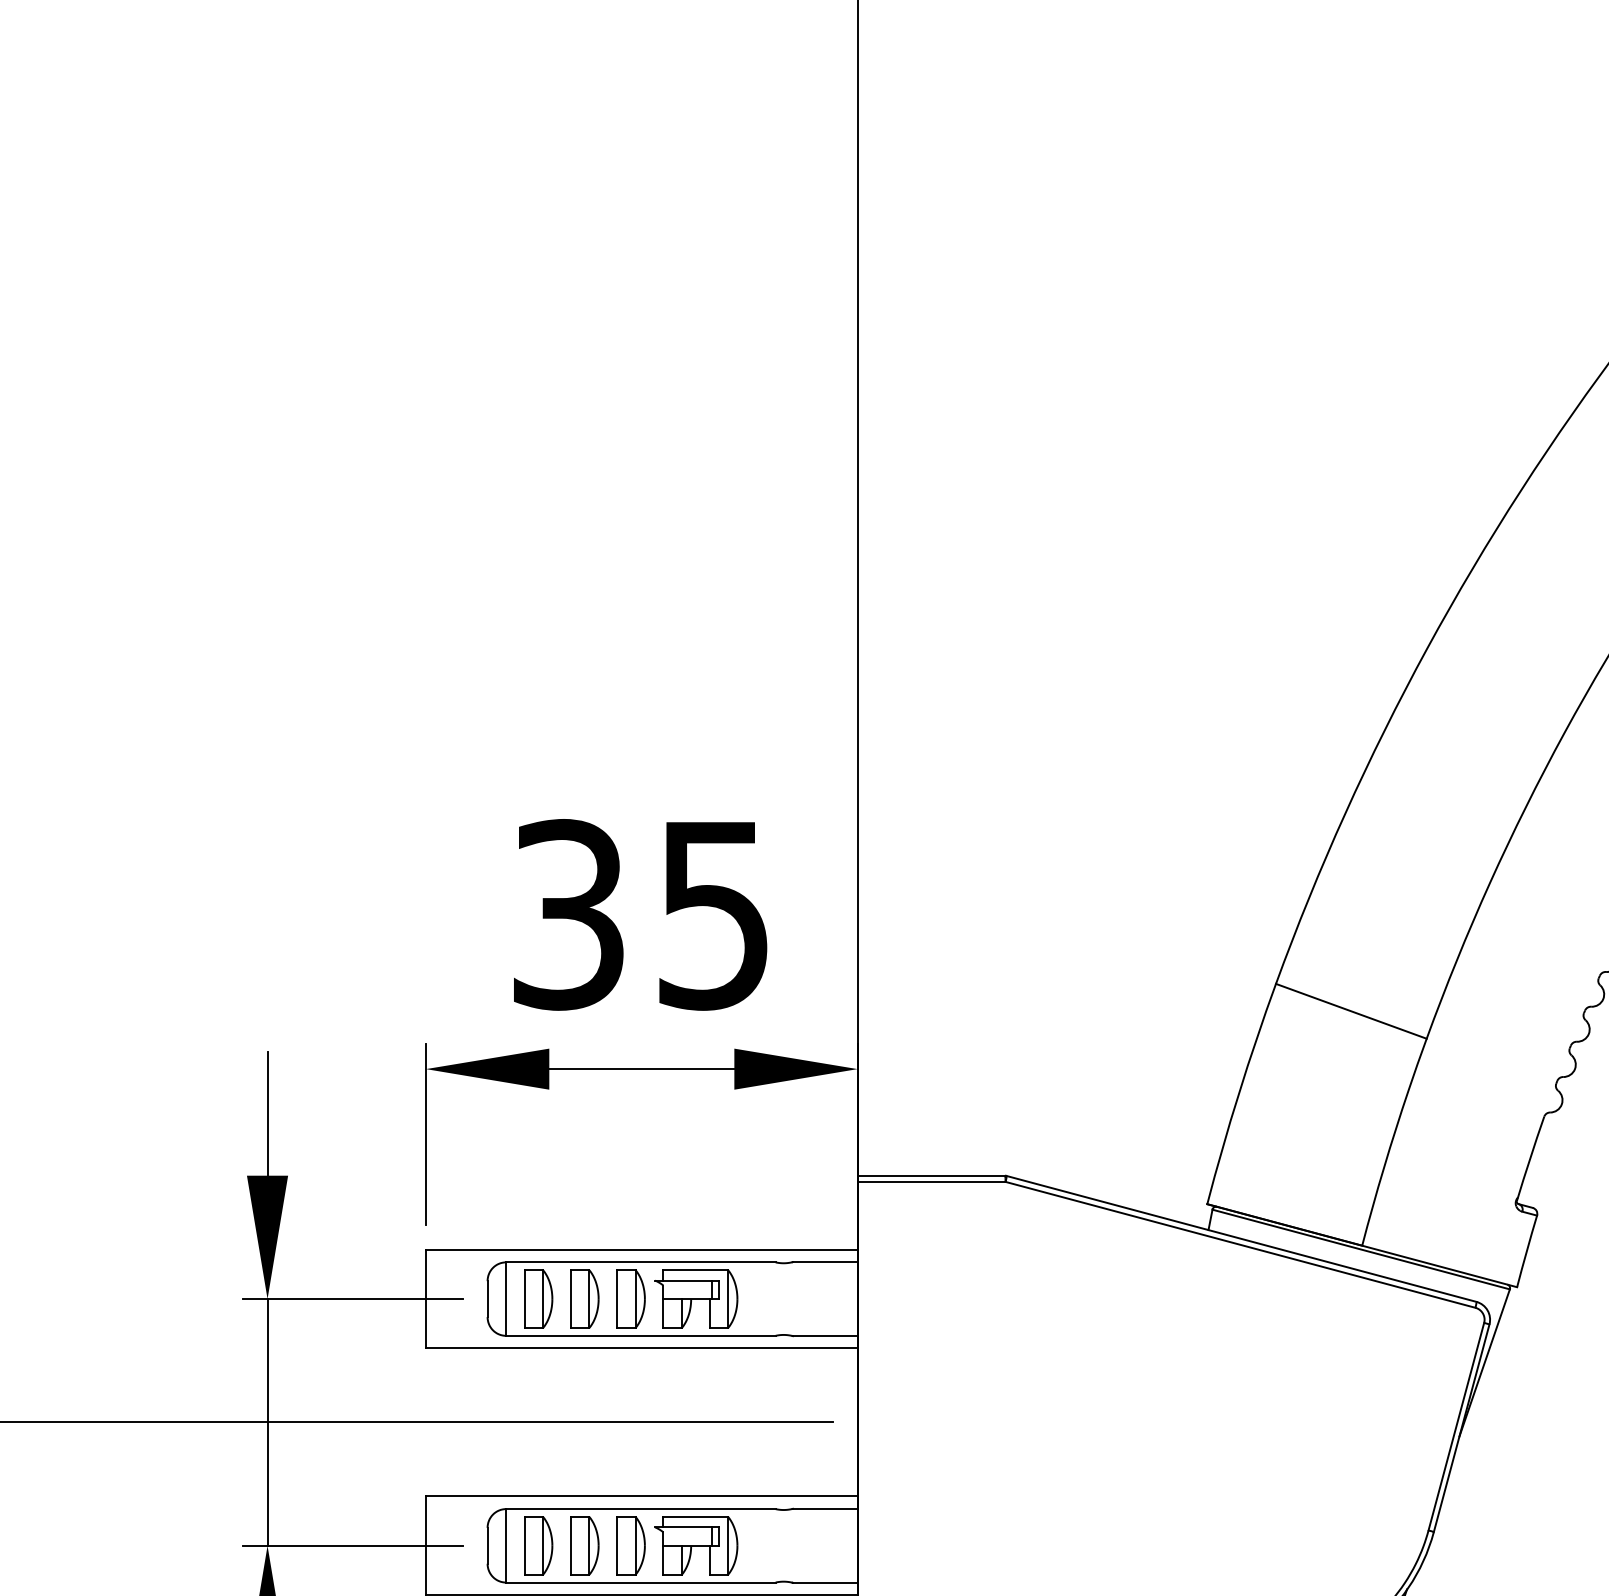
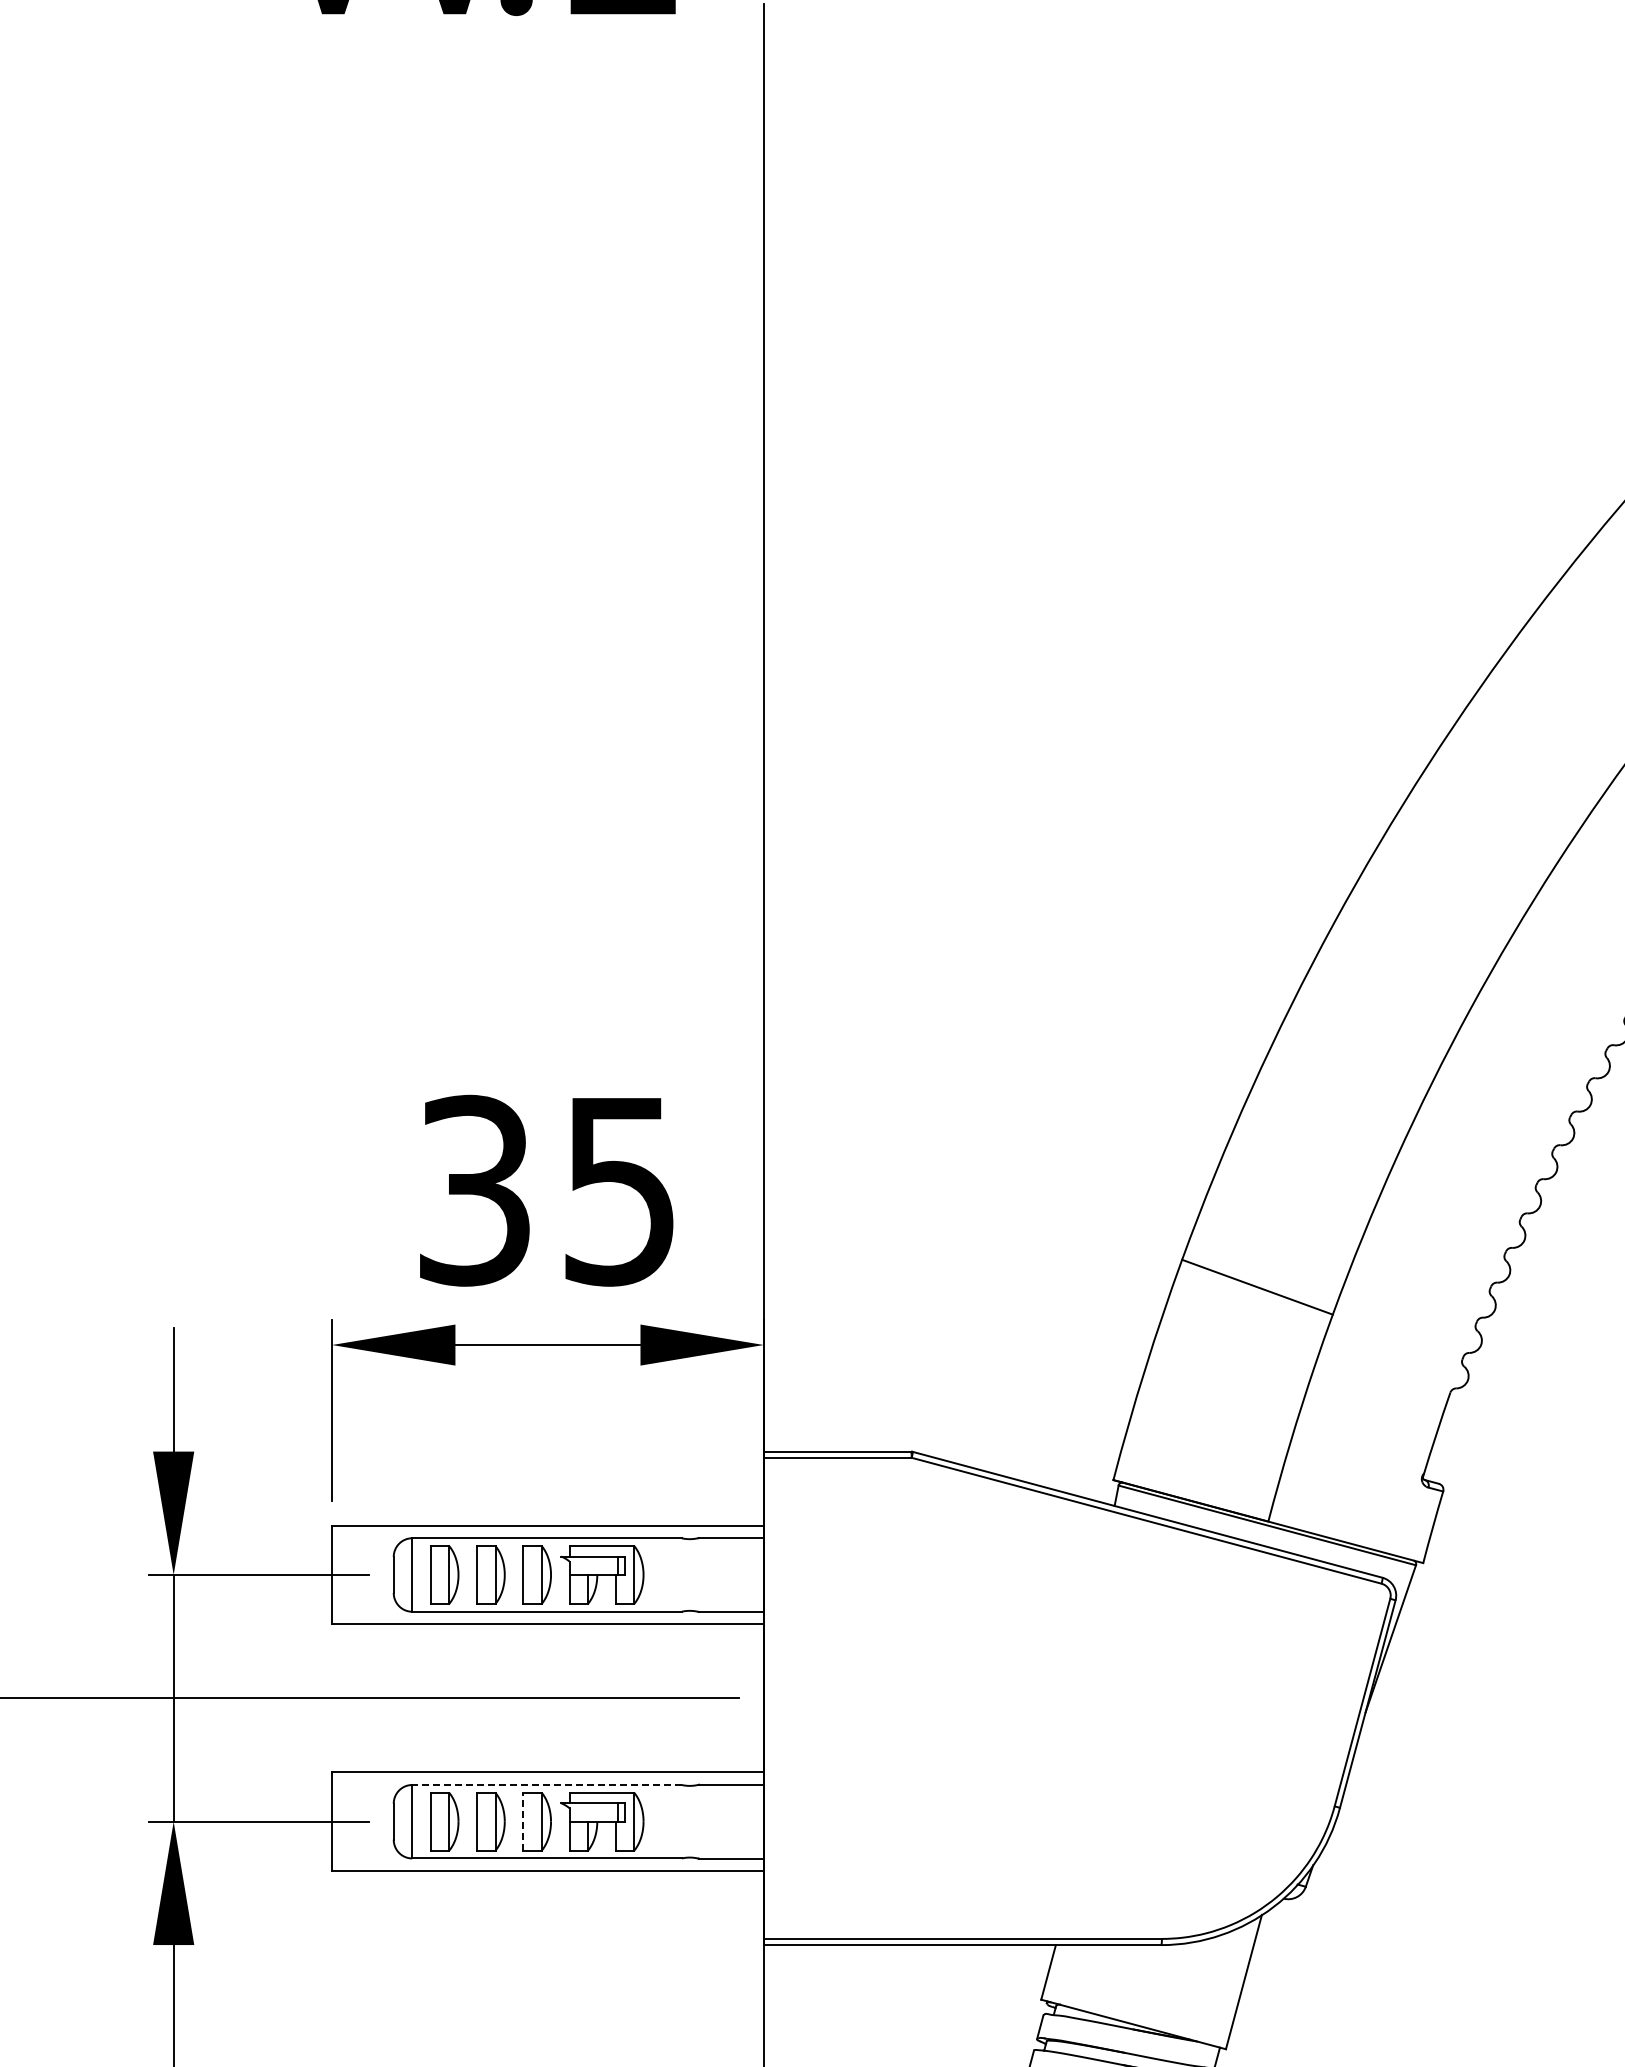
line: (641, 1509) -> (547, 1785), solid -> dashed
line: (617, 1545) -> (523, 1821), solid -> dashed

